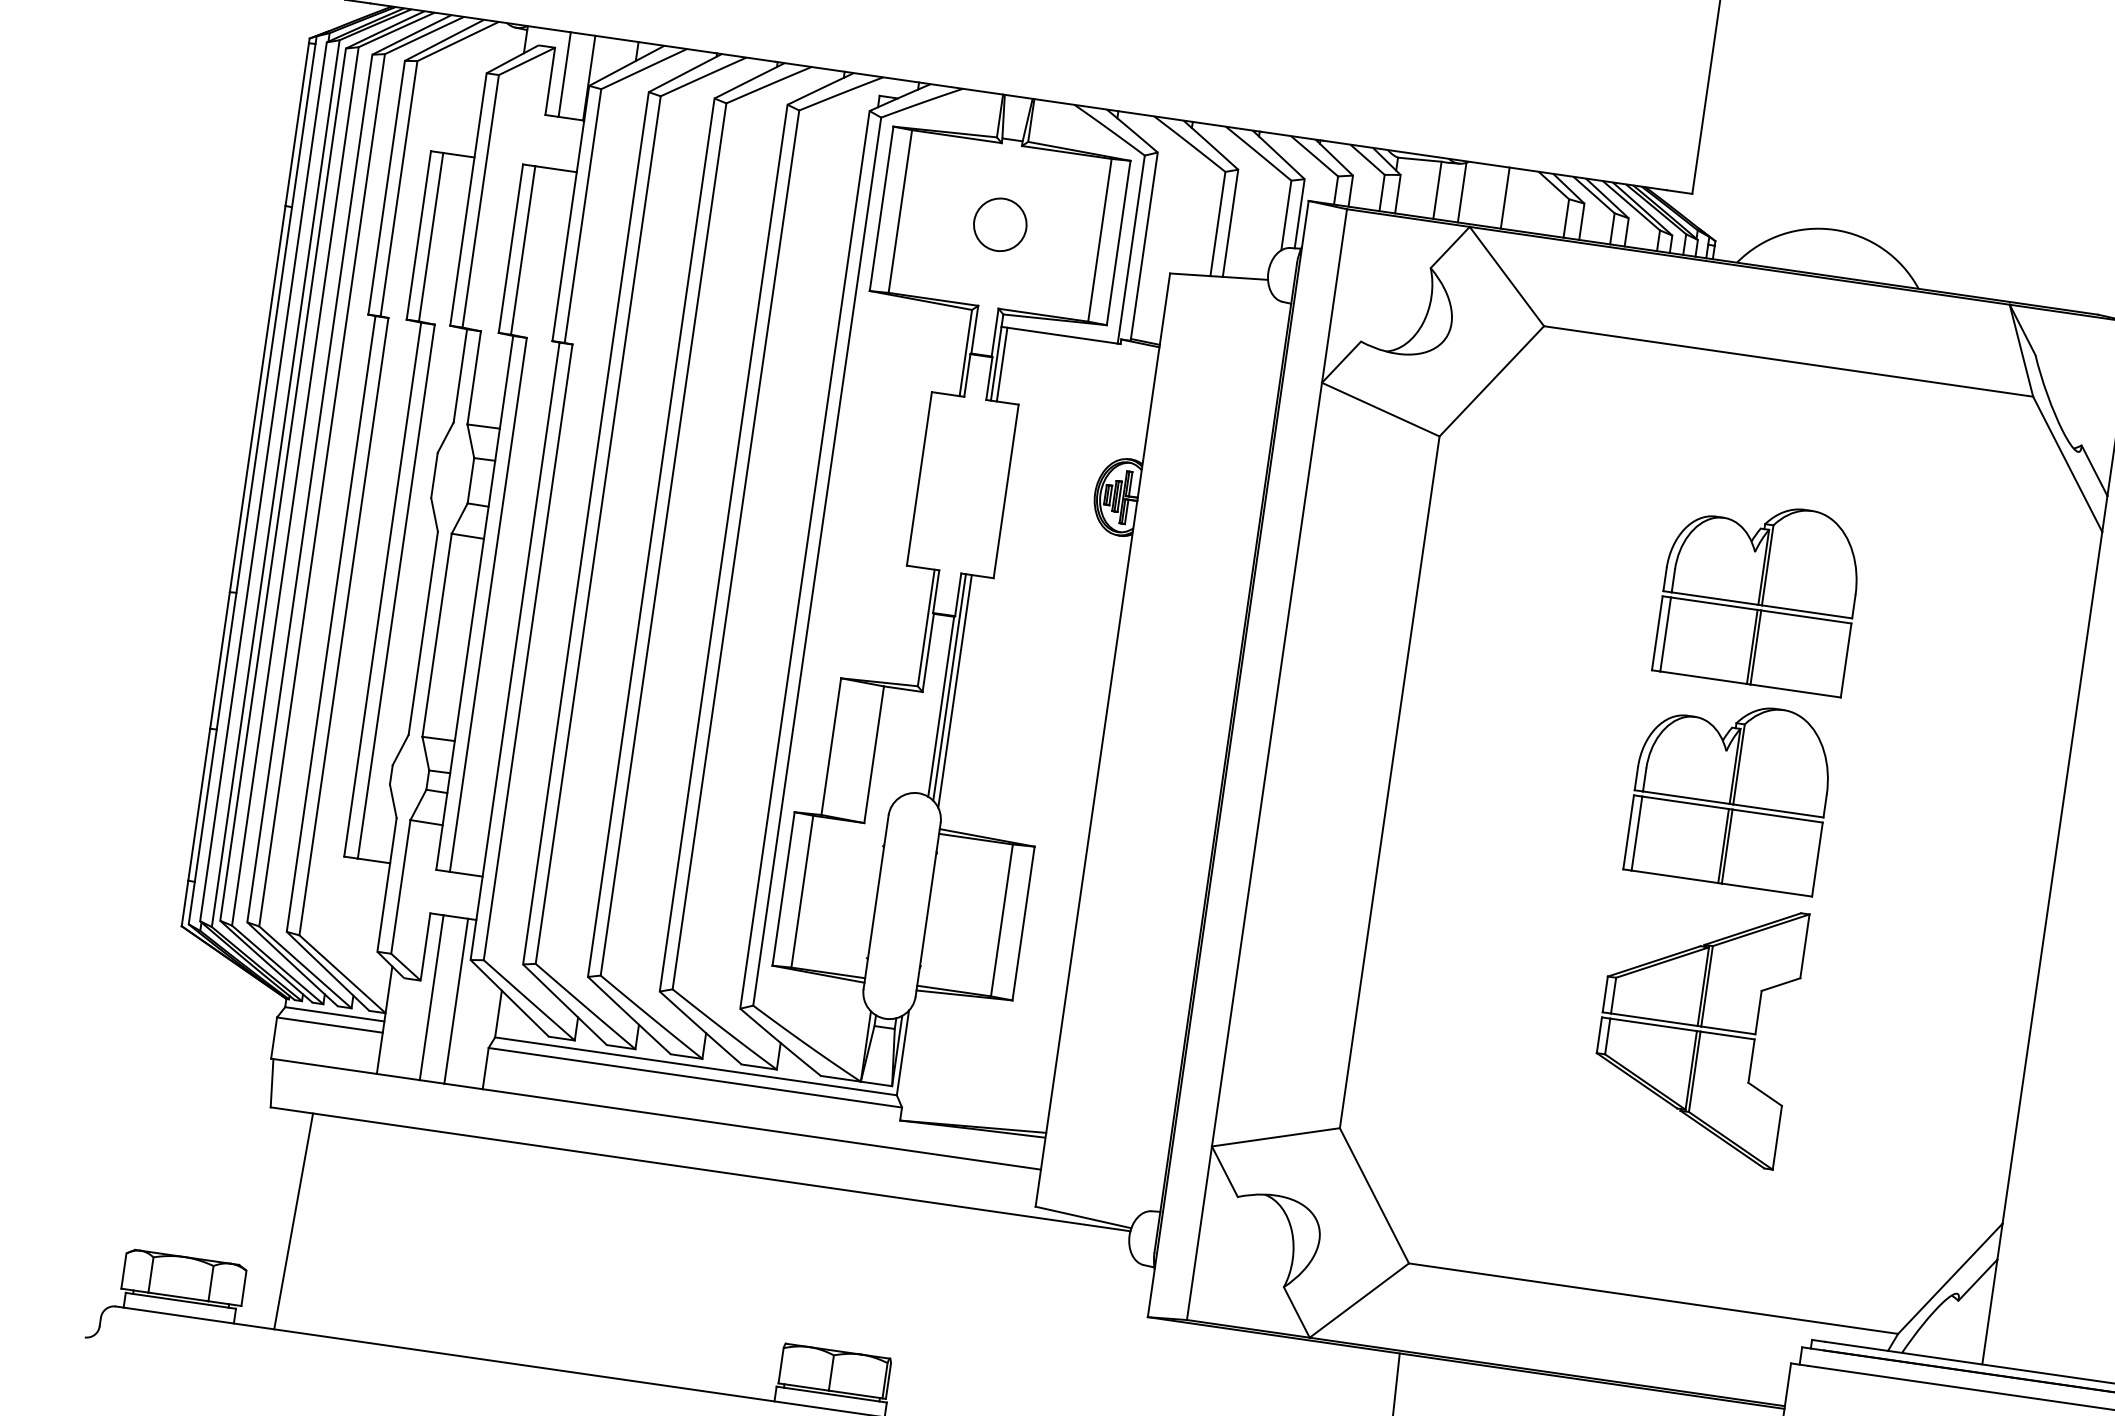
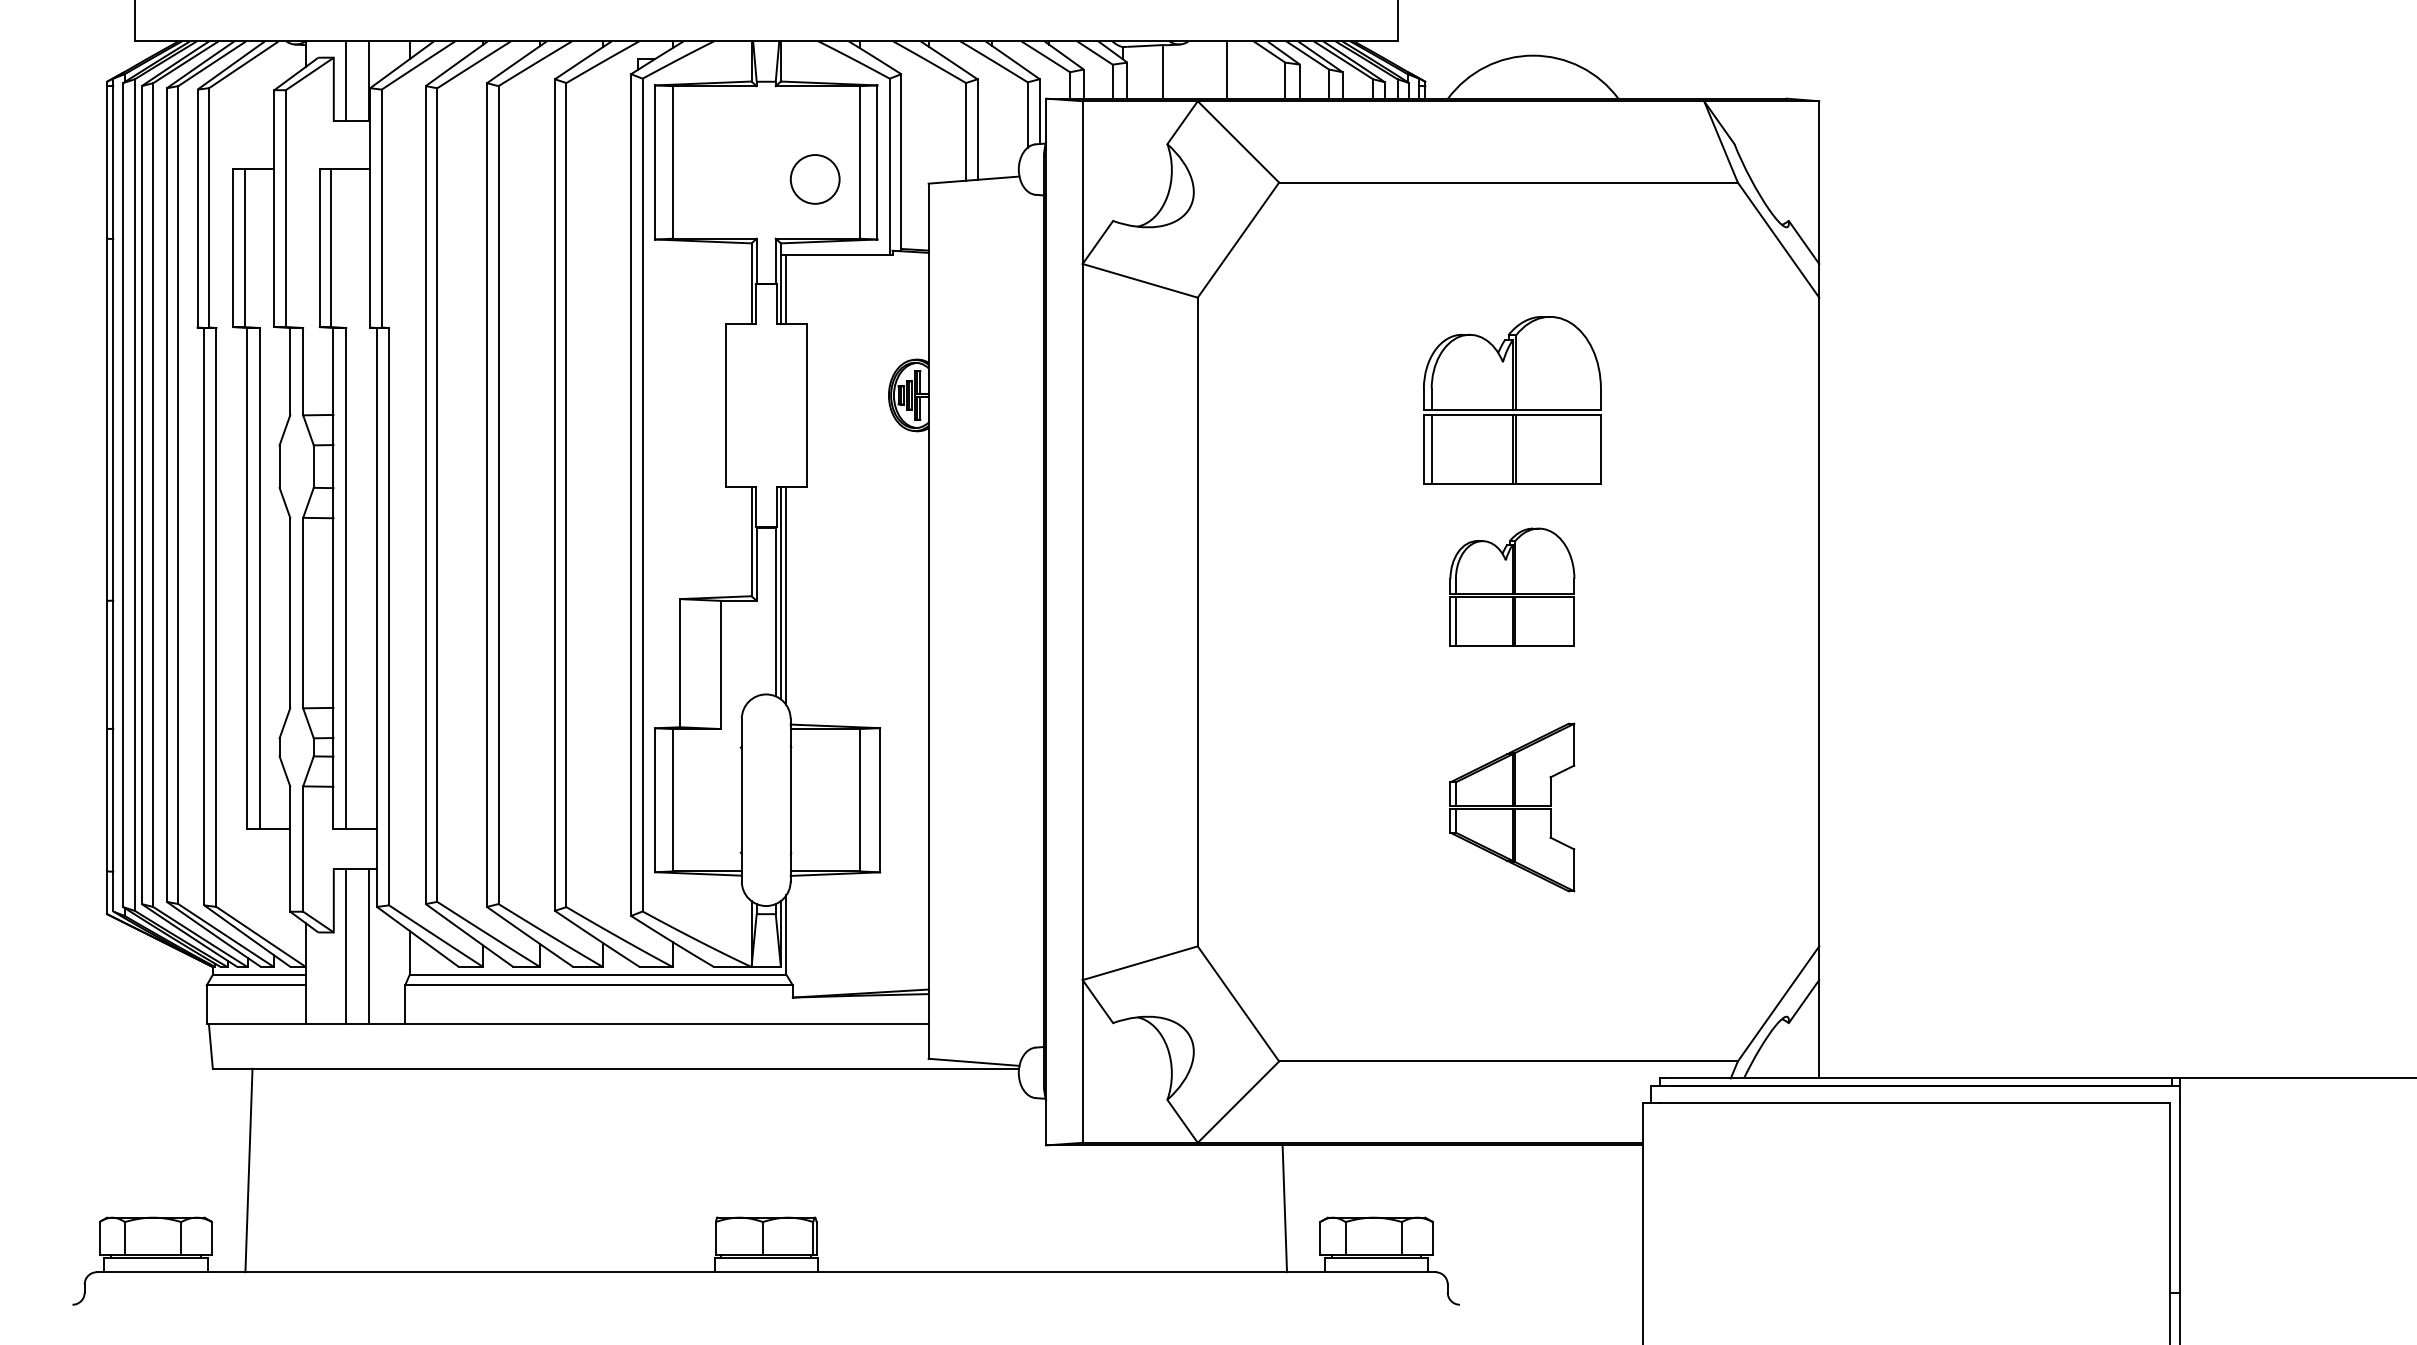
line: (1462, 192) -> (1186, 70), removed
circle: (999, 224) -> (814, 179), moved
part: (1730, 792) -> (1512, 586), size x0.7
part: (1695, 1028) -> (1511, 807), size x0.7

